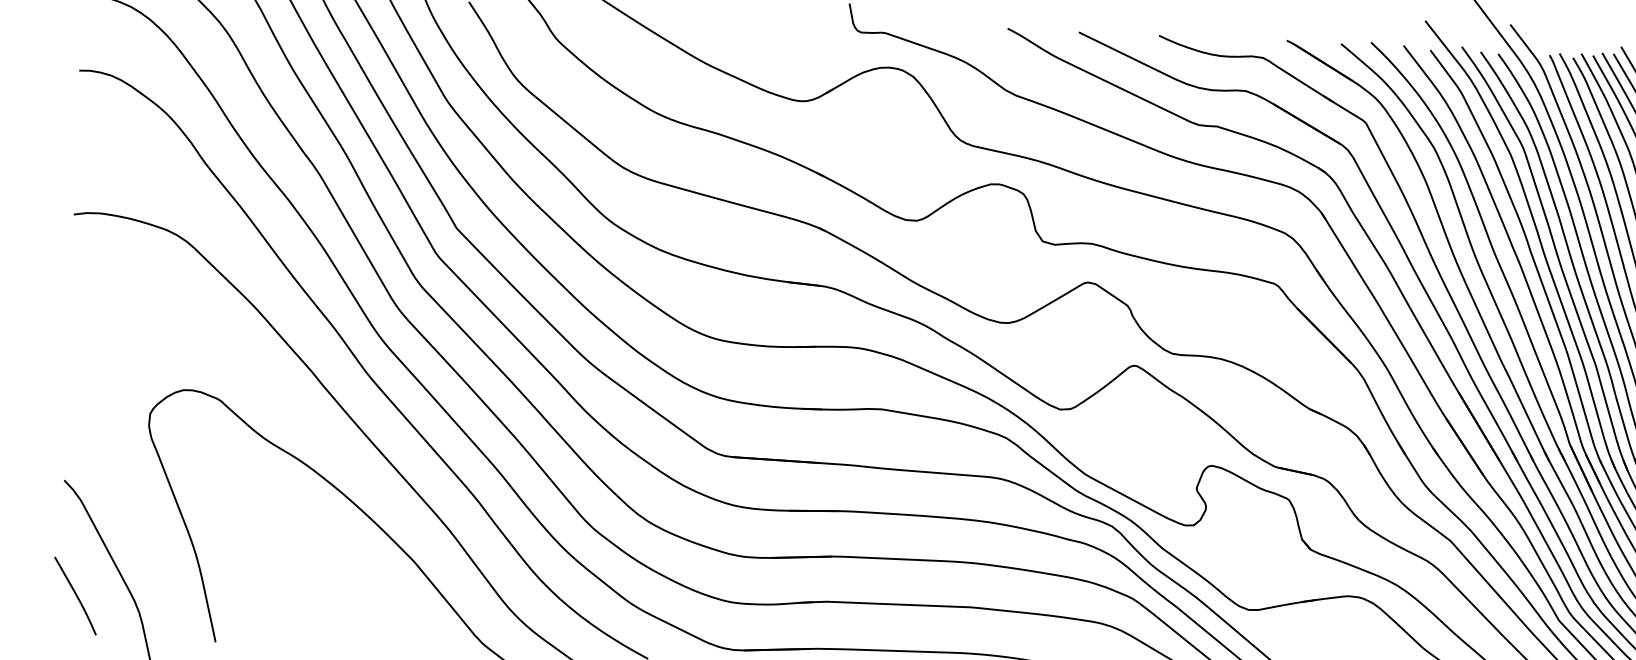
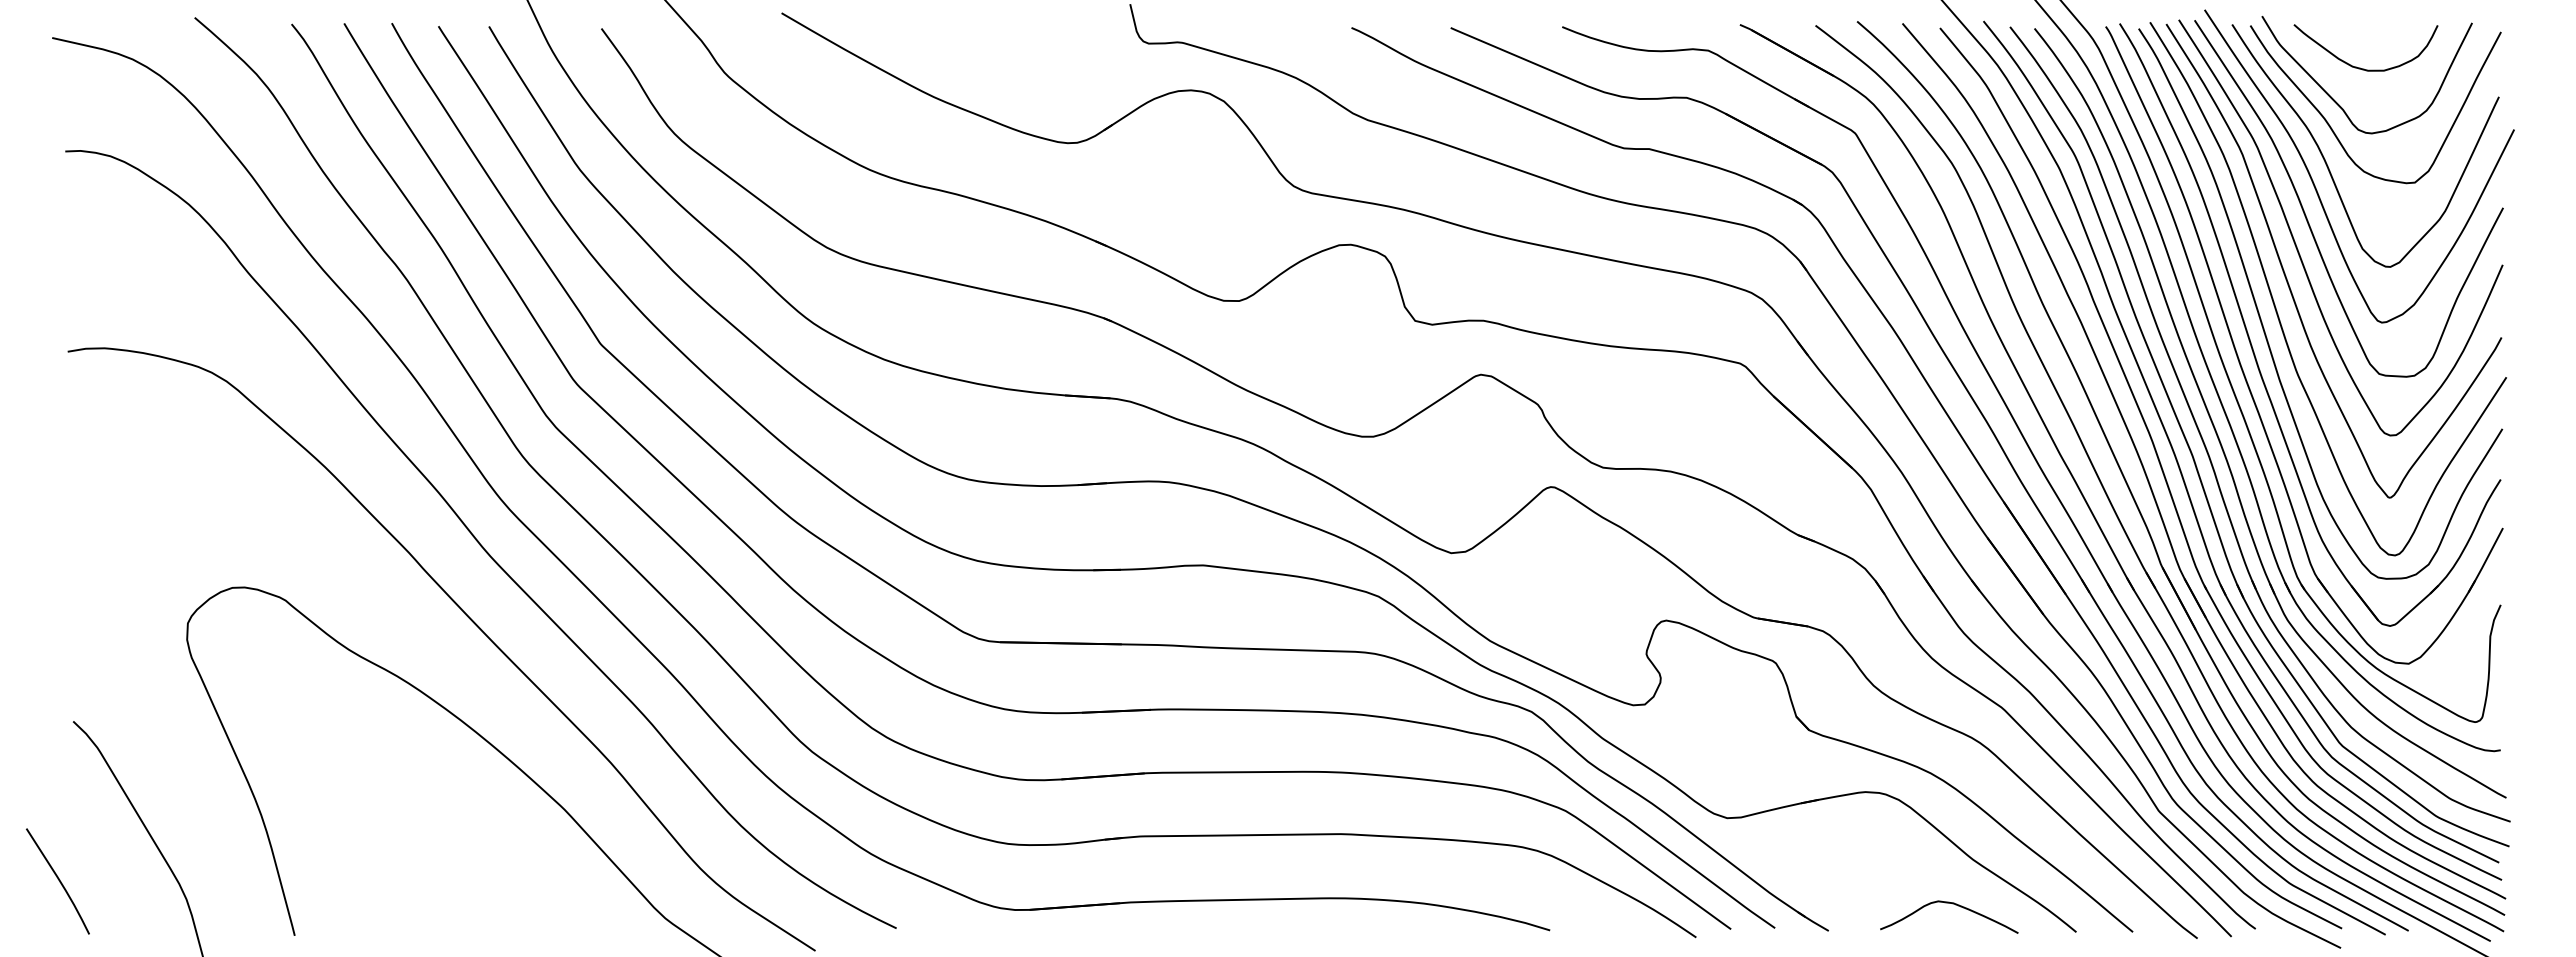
curve: (75, 595) -> (58, 880), moved

